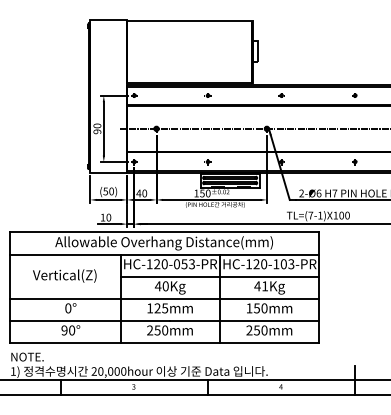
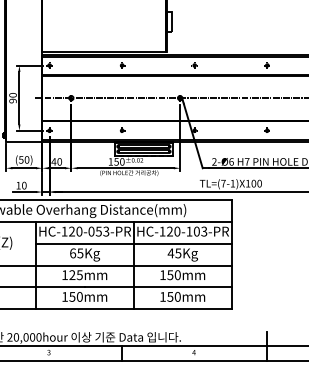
text: (161, 286) -> (76, 253), 40Kg -> 65Kg
text: (265, 286) -> (178, 253), 41Kg -> 45Kg
text: (150, 330) -> (65, 296), 250mm -> 150mm
text: (249, 330) -> (163, 296), 250mm -> 150mm

